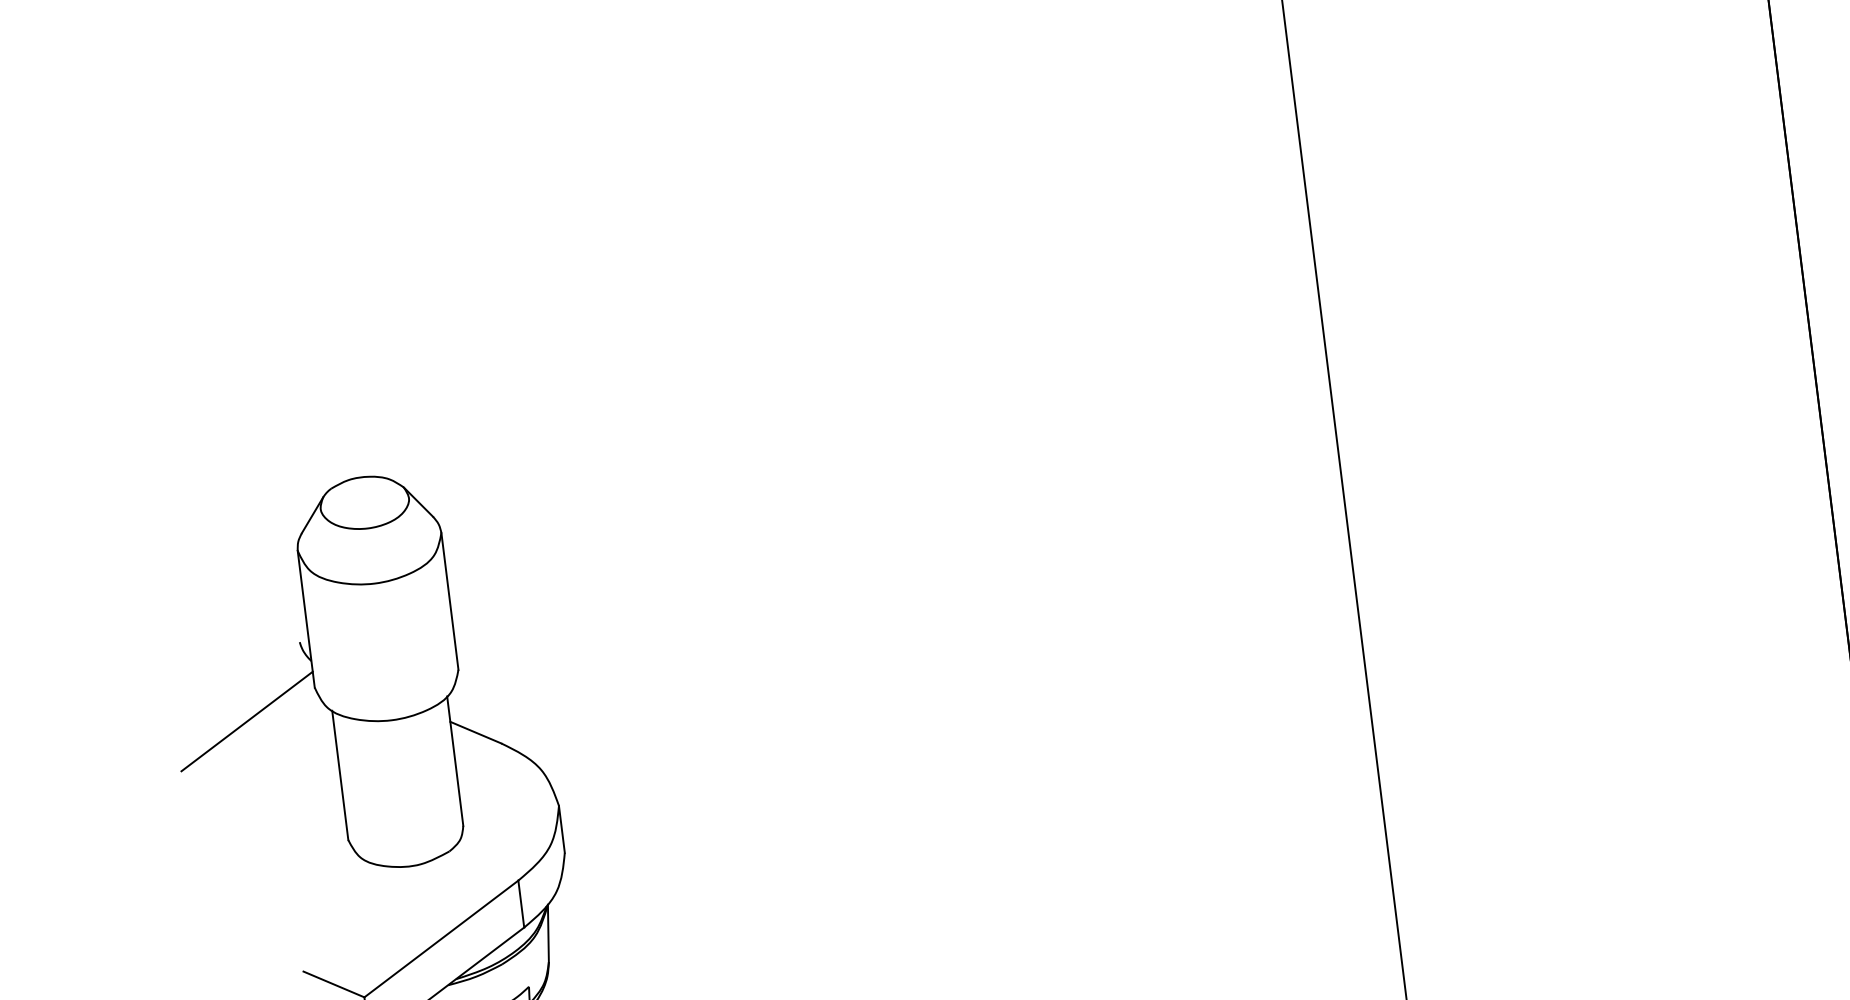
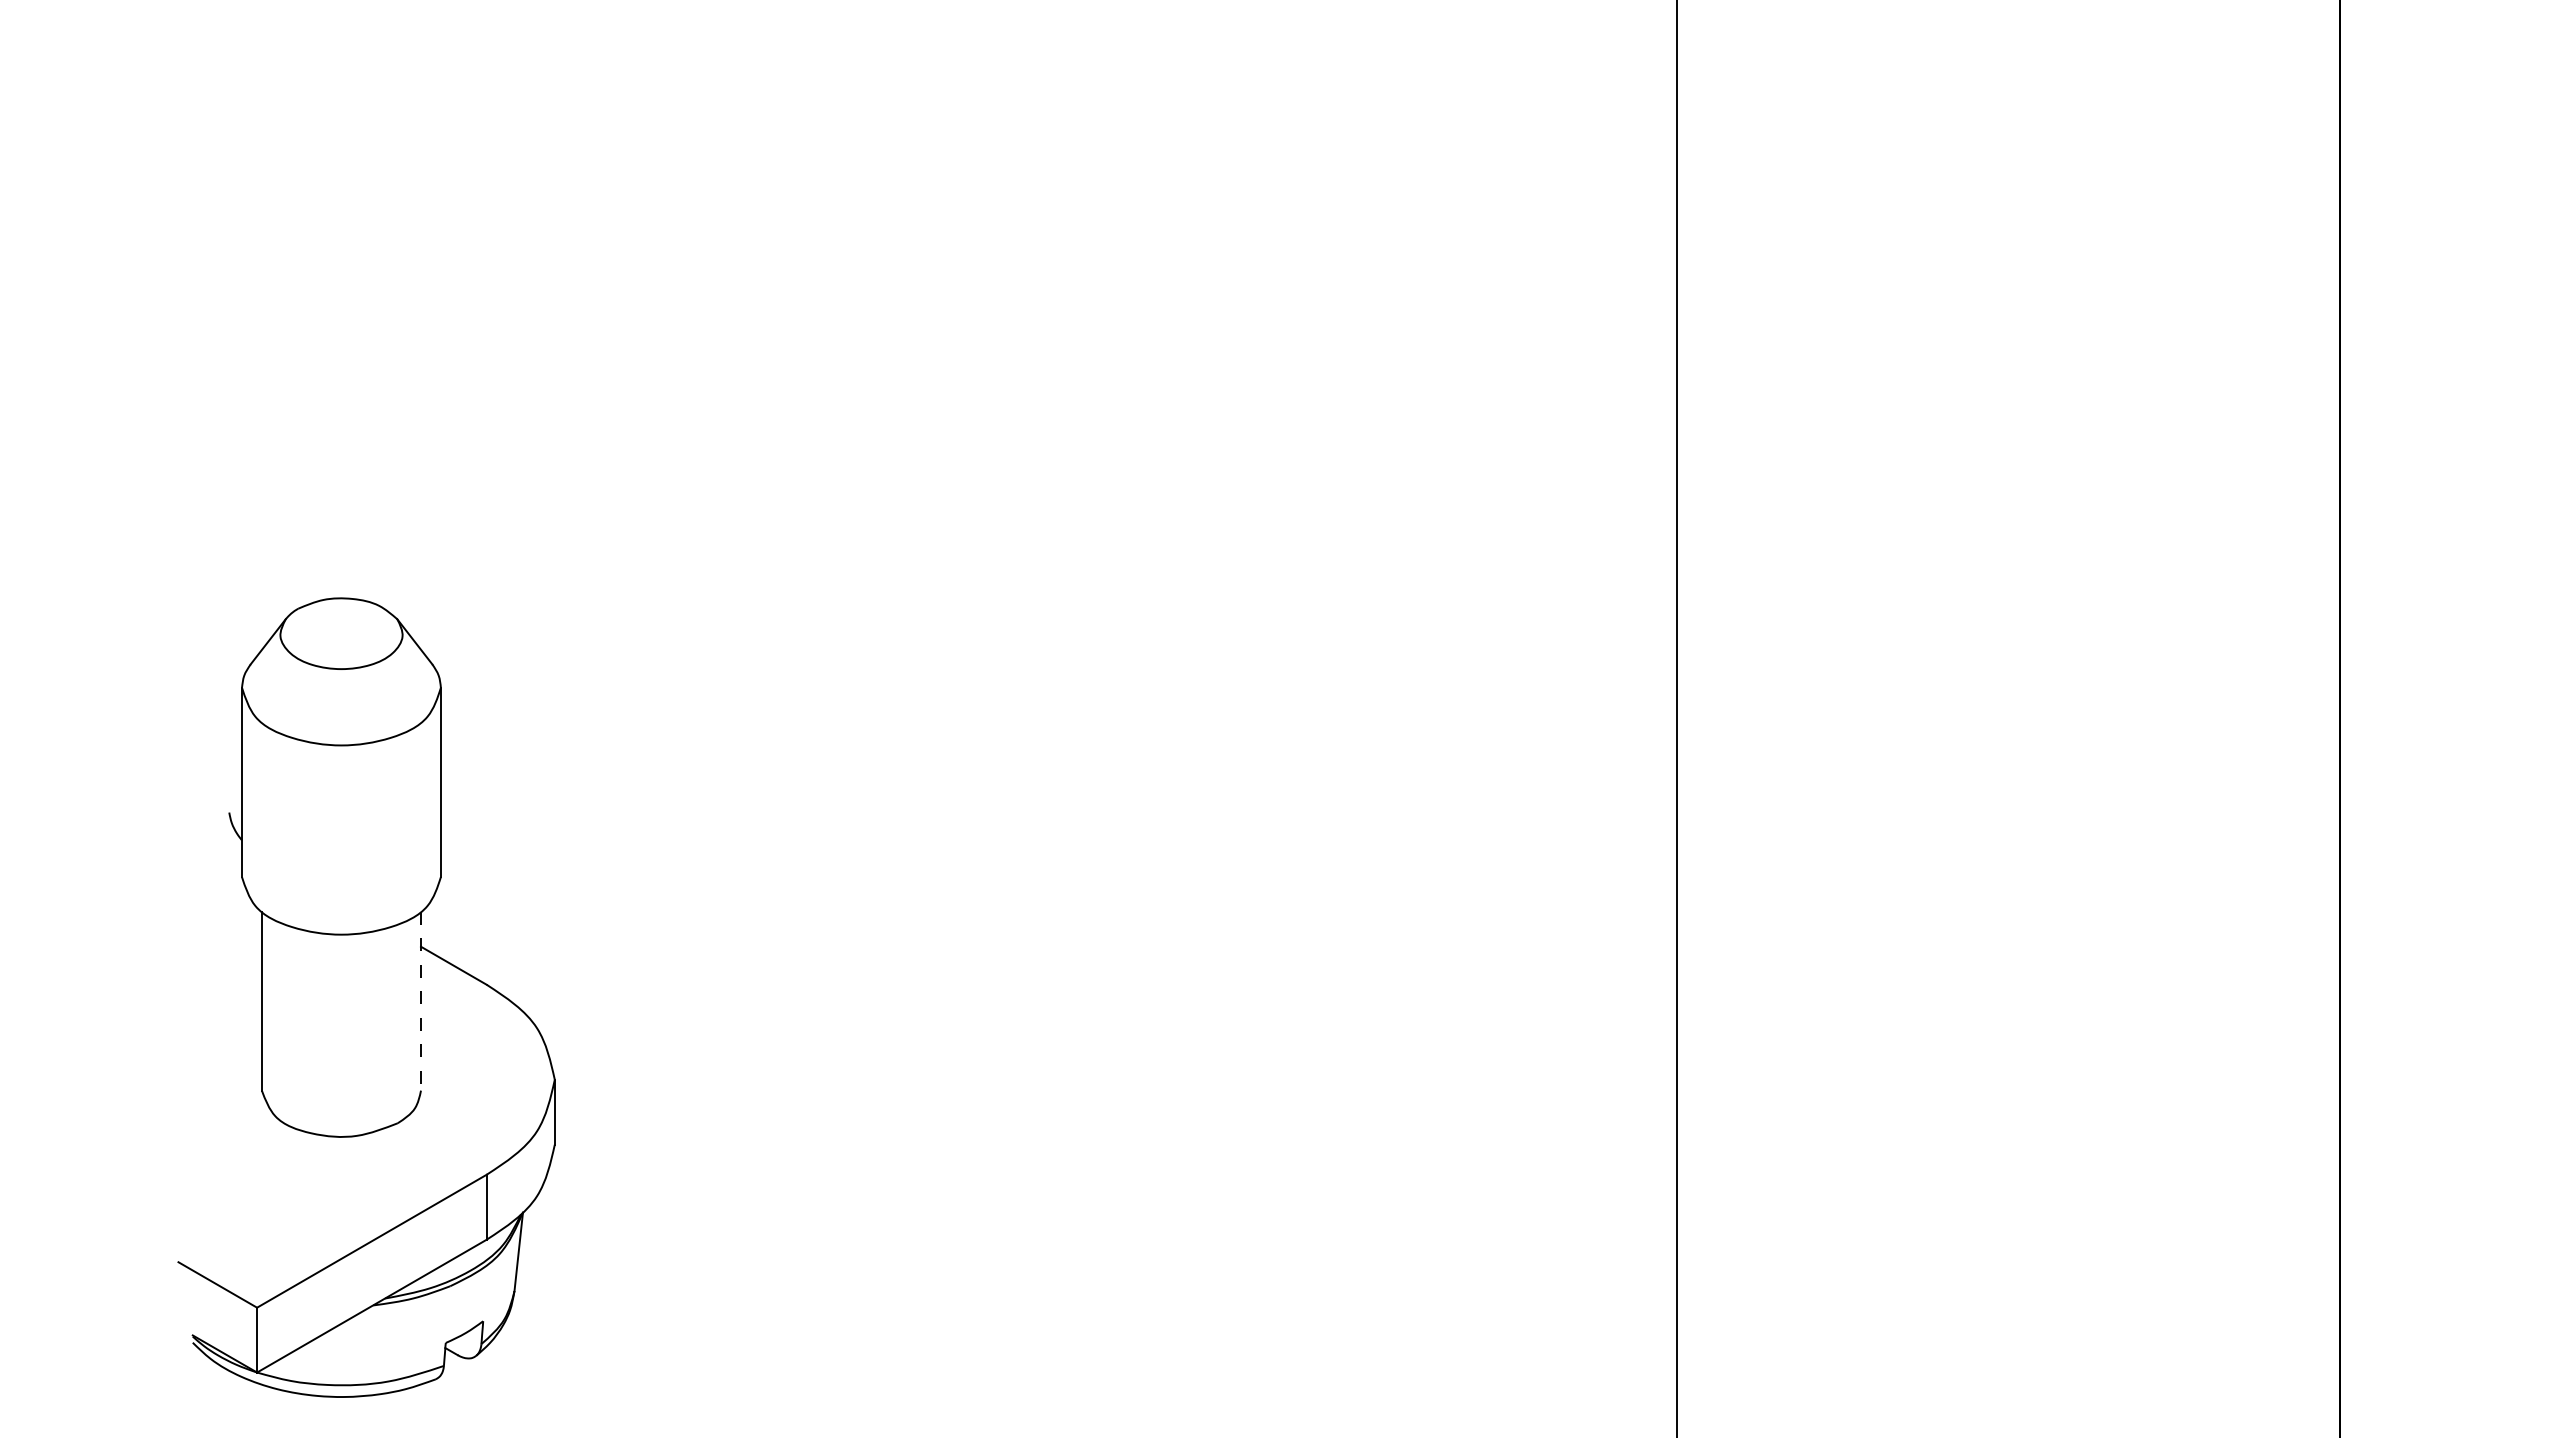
line: (247, 721) -> (144, 911), removed
line: (455, 761) -> (421, 1001), solid -> dashed

